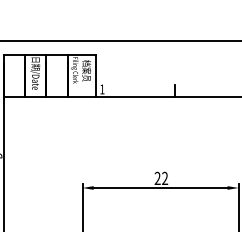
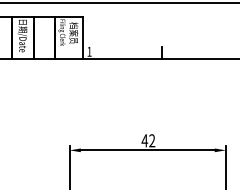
text: (157, 177) -> (144, 139), 22 -> 42

